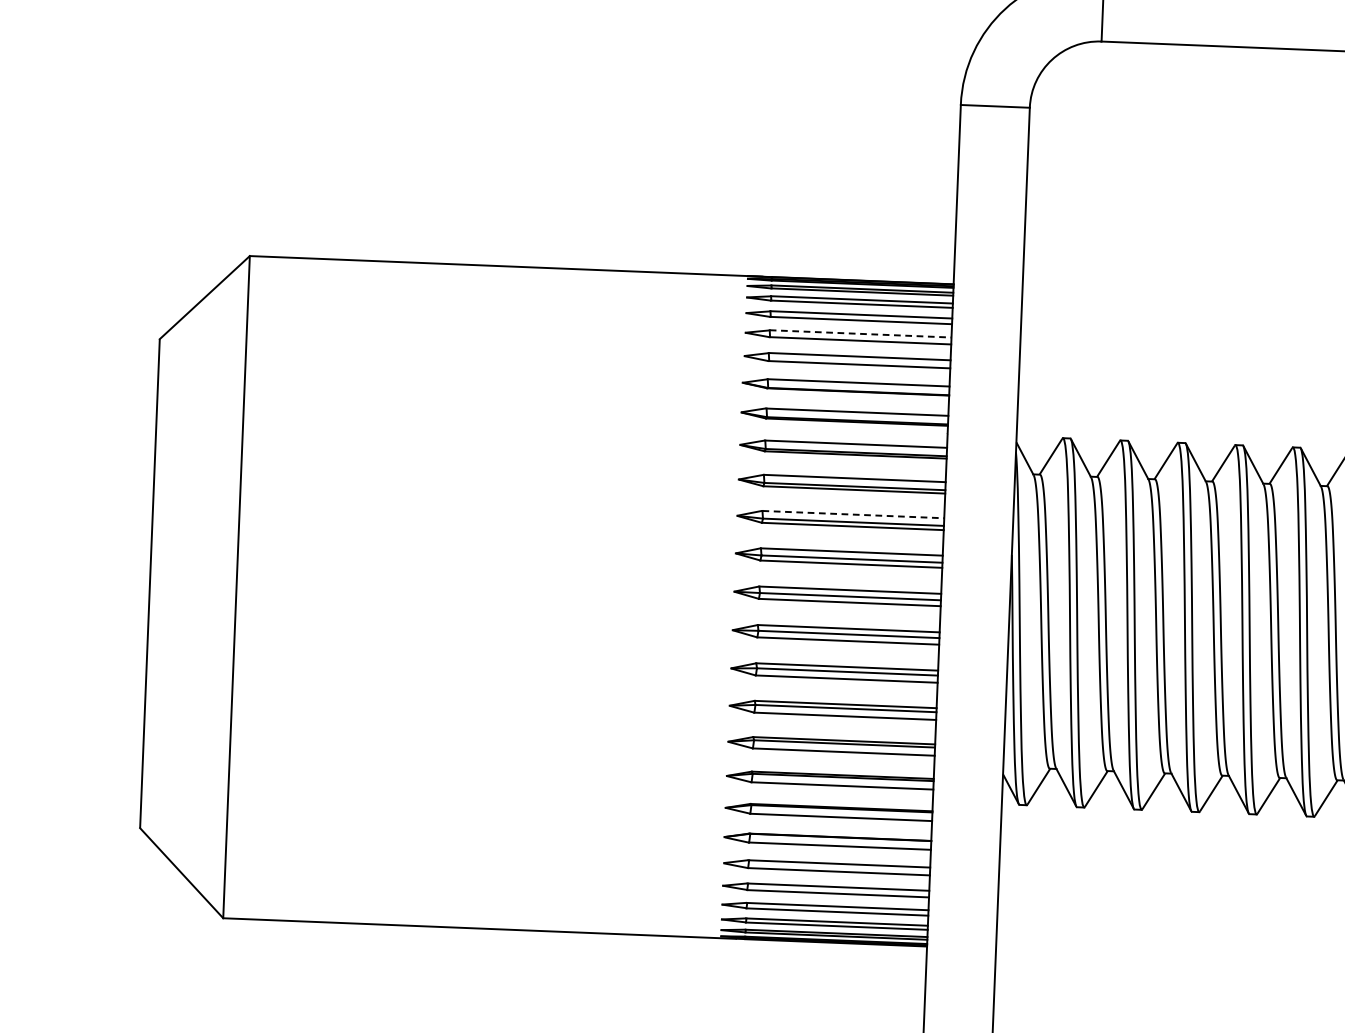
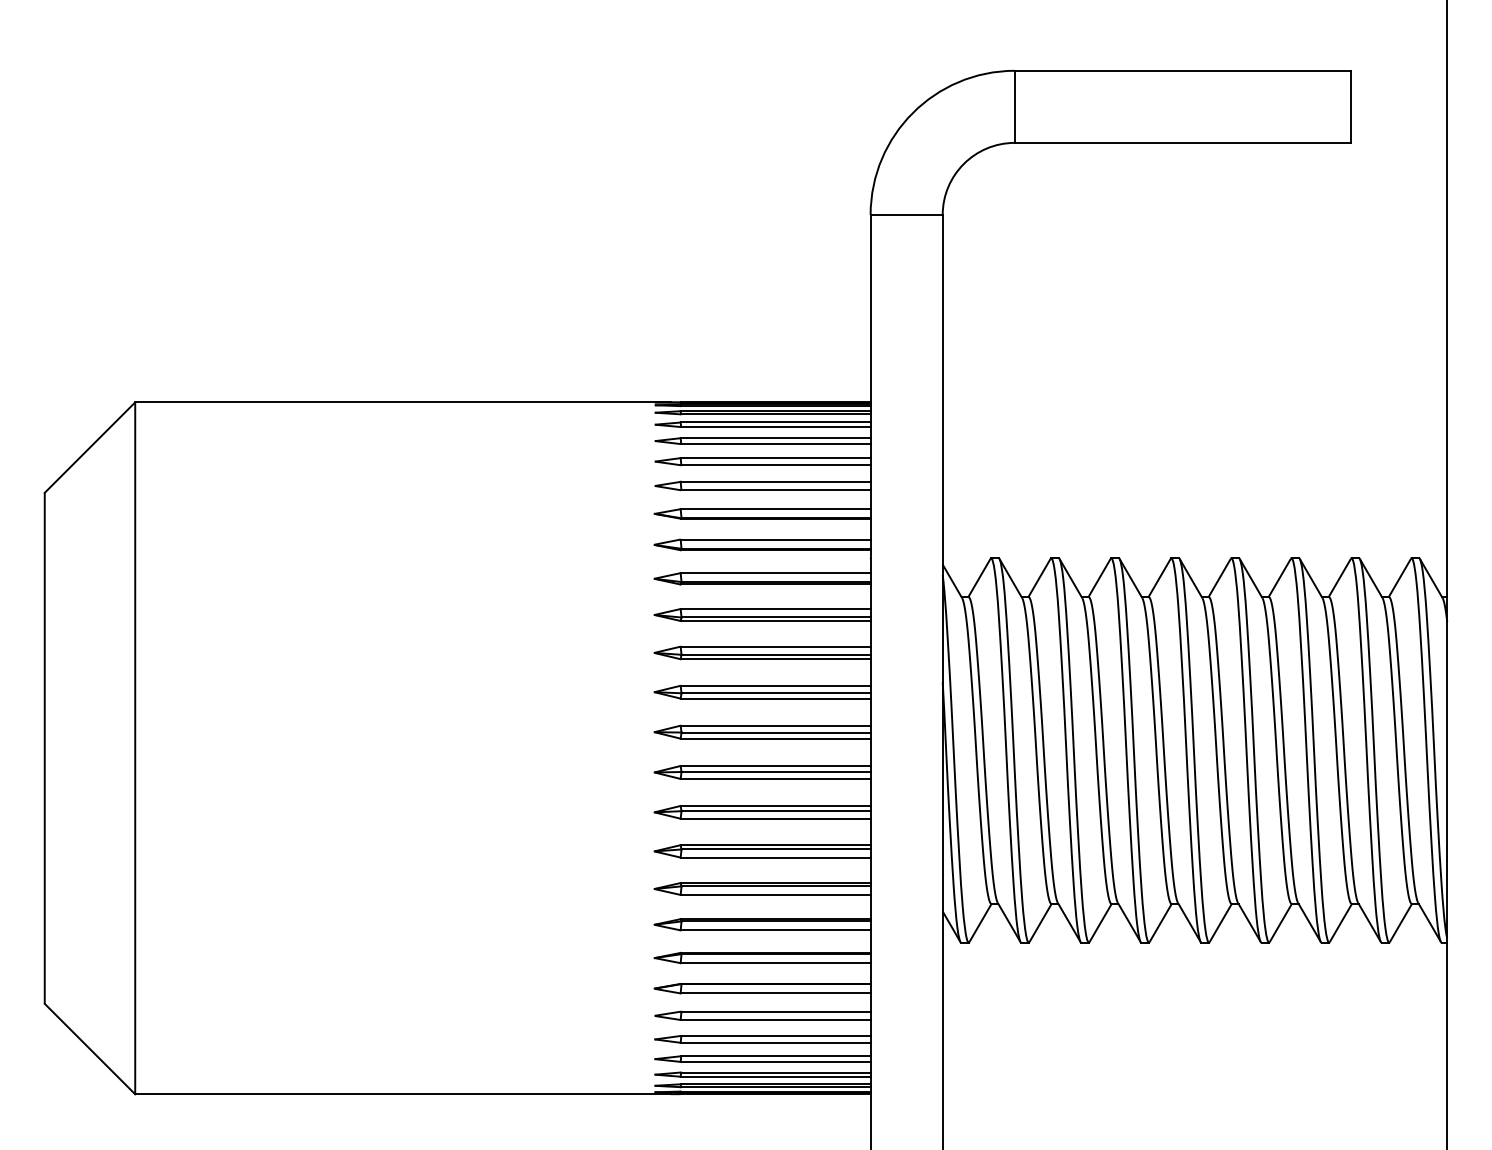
line: (860, 333) -> (775, 457), dashed -> solid
line: (853, 514) -> (775, 646), dashed -> solid

